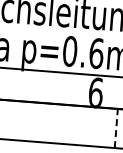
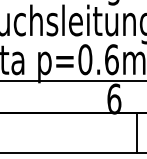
line: (116, 128) -> (137, 132), dashed -> solid

